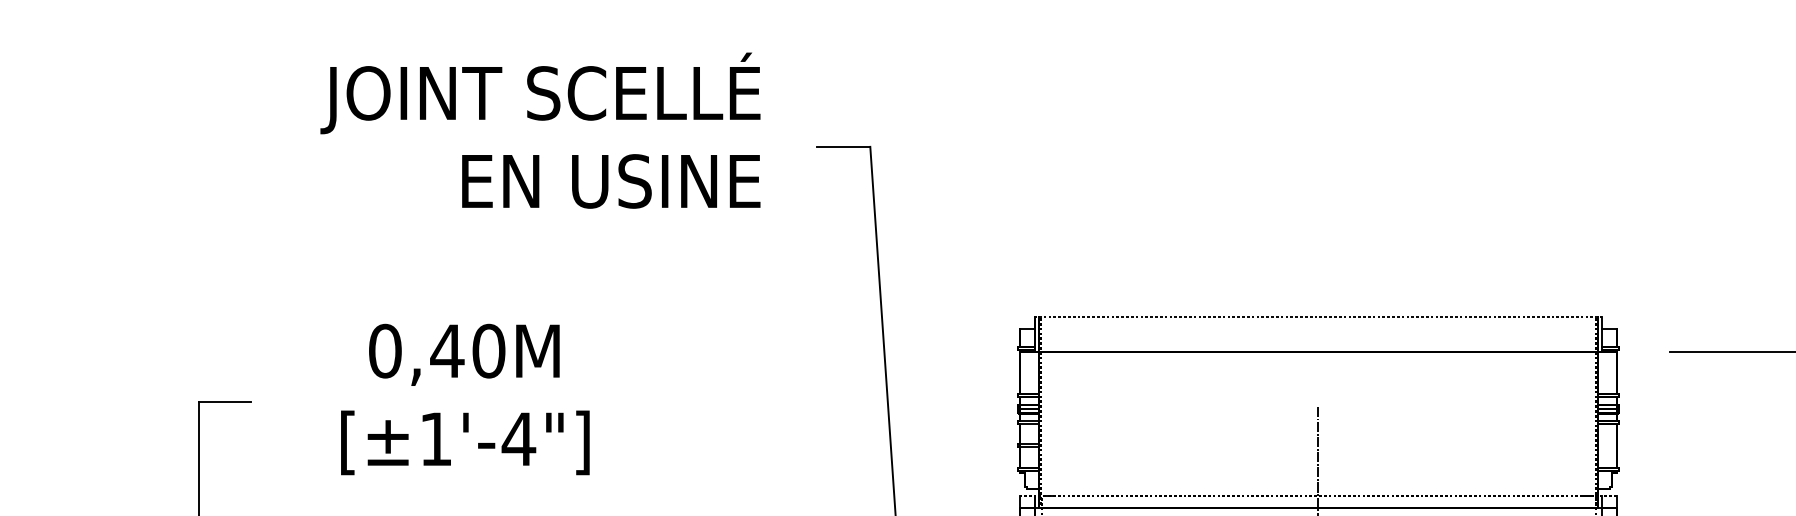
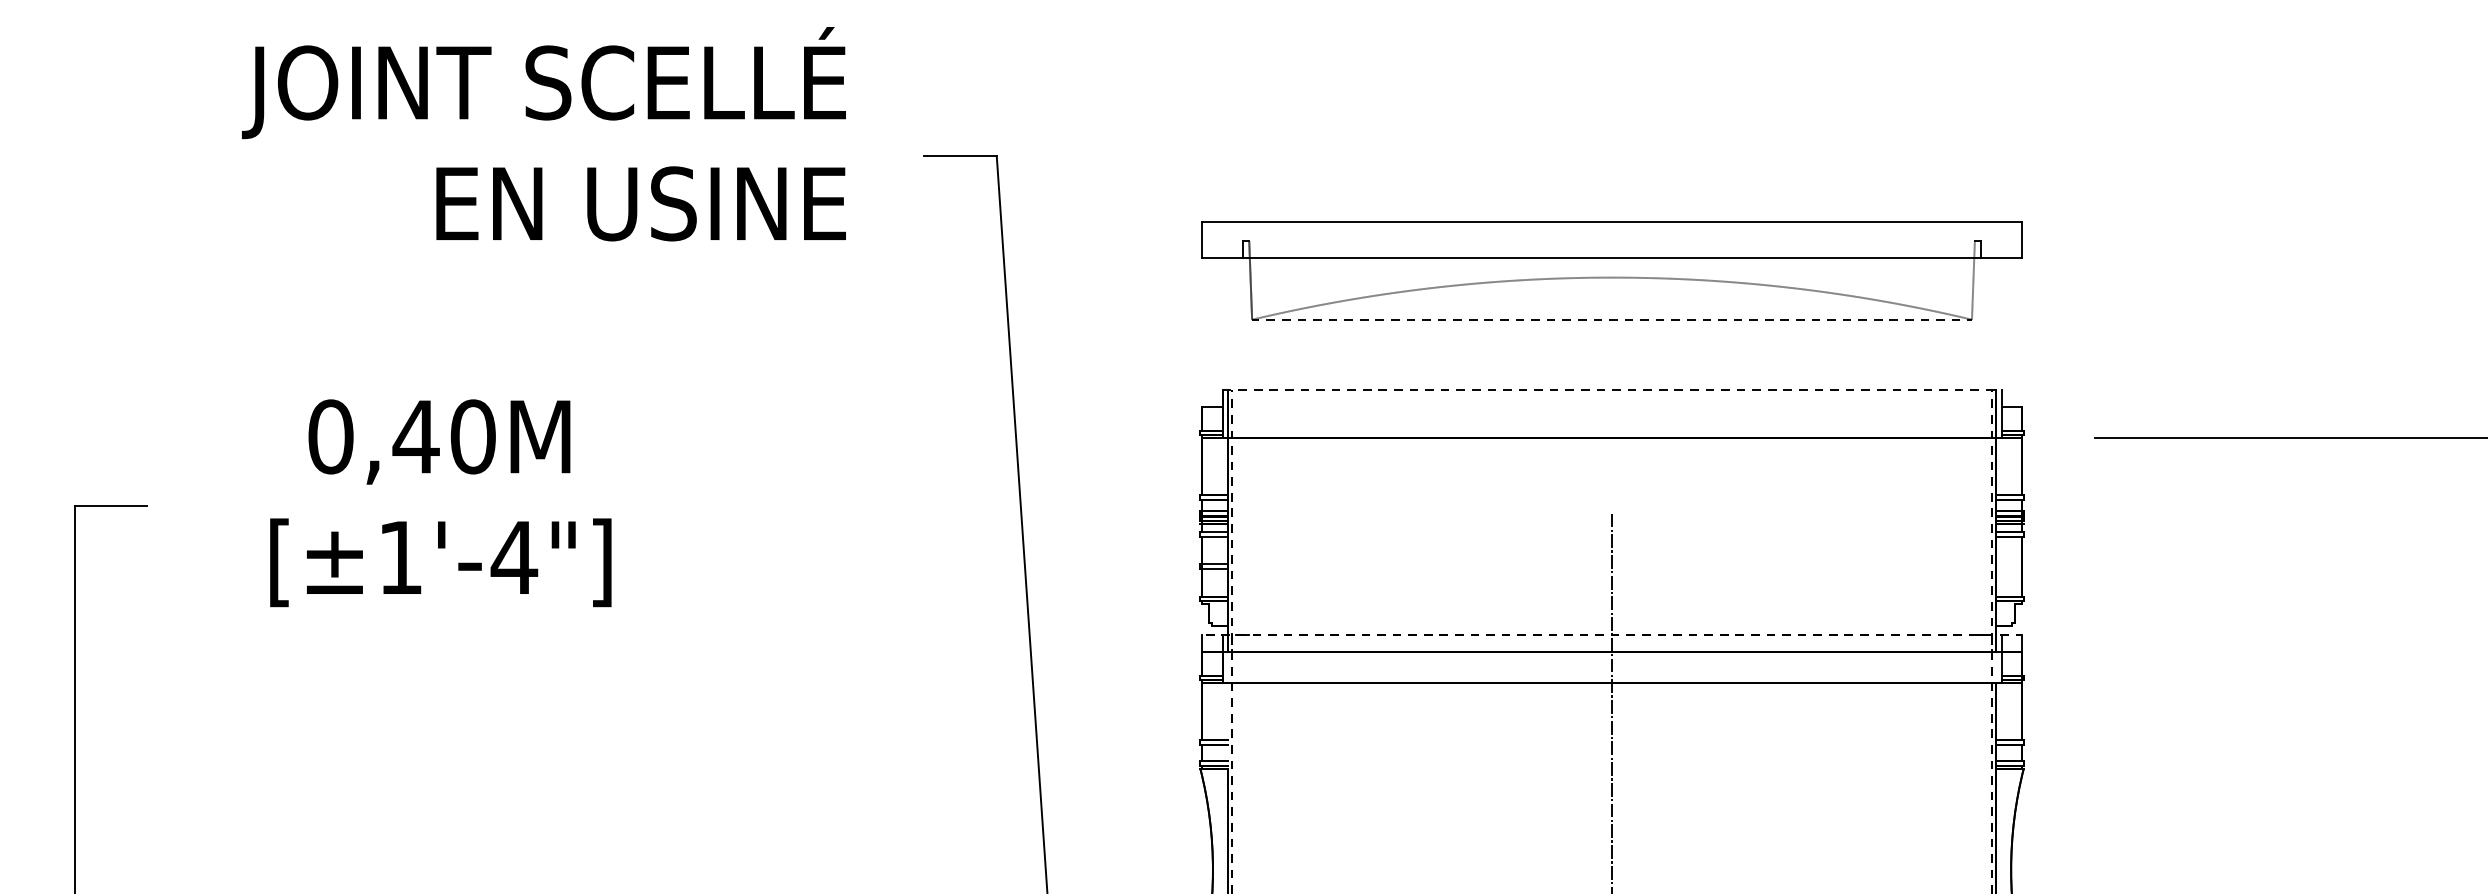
part: (1318, 229) -> (1611, 270), added

